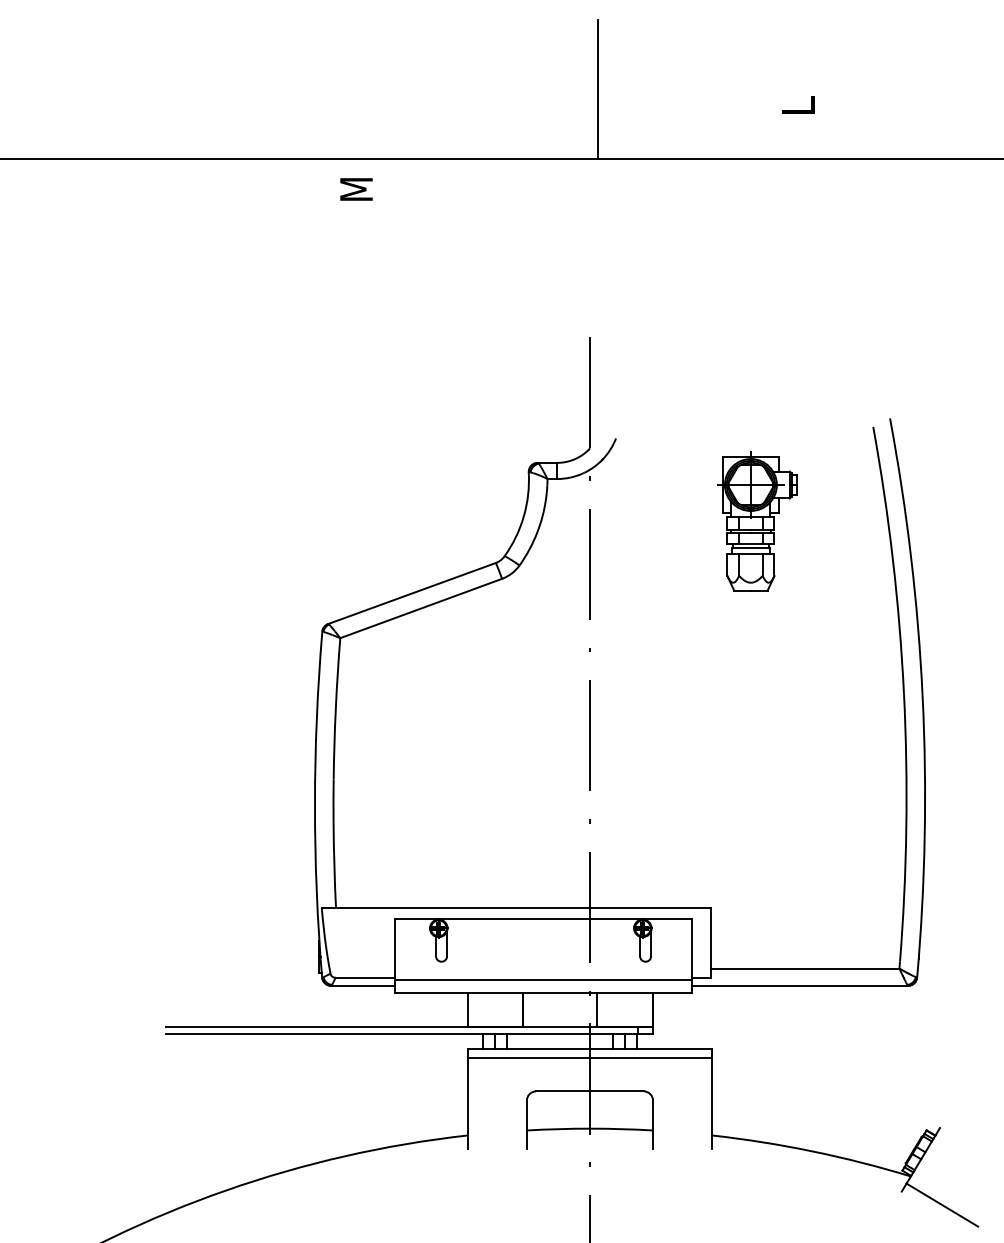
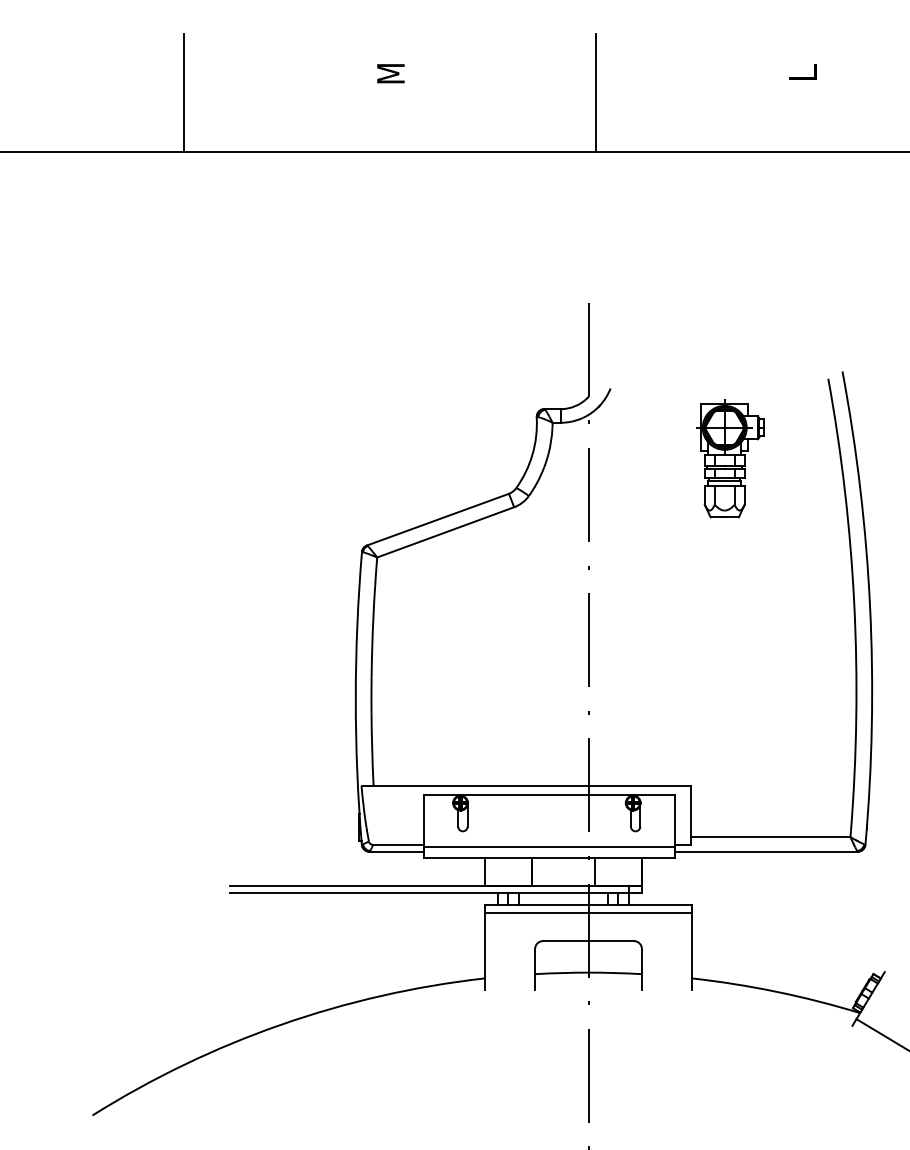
line: (111, 89) -> (183, 93), added
text: (797, 104) -> (802, 71), moved
text: (356, 189) -> (390, 73), moved

